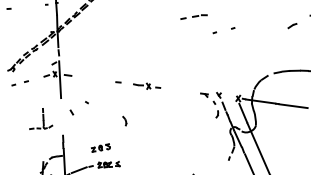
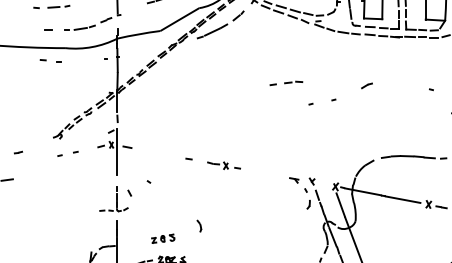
part: (292, 25) -> (366, 85), moved
part: (40, 119) -> (113, 199), moved
part: (124, 120) -> (199, 225), moved

